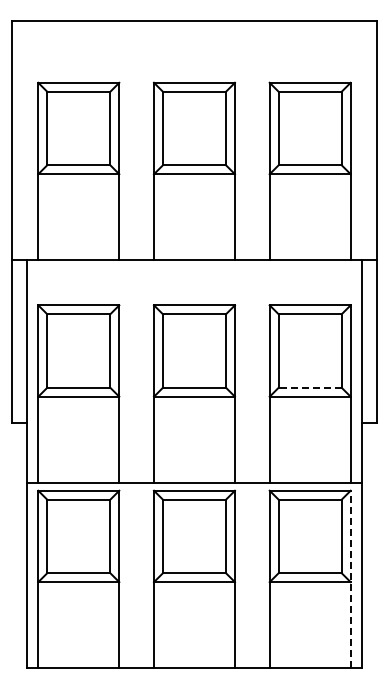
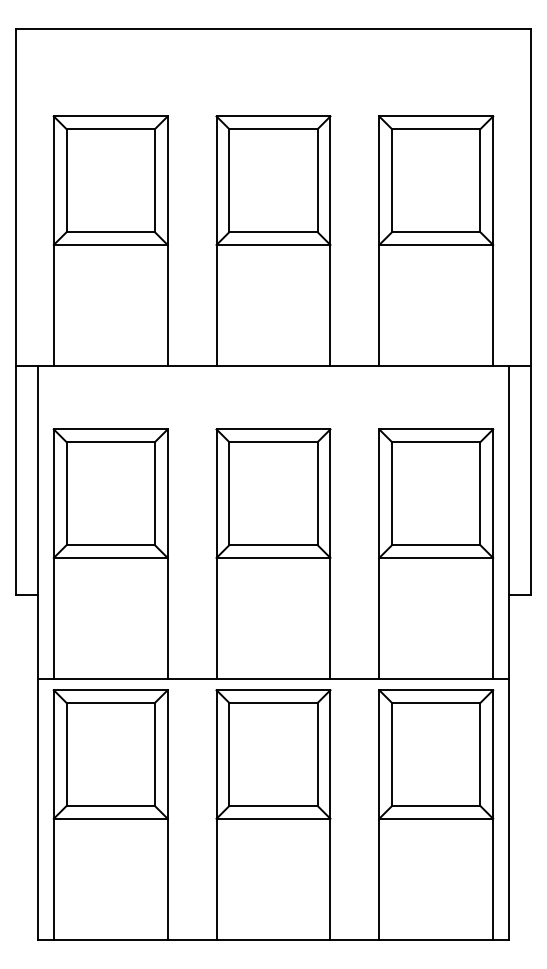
line: (309, 387) -> (435, 544), dashed -> solid
line: (350, 579) -> (492, 815), dashed -> solid

